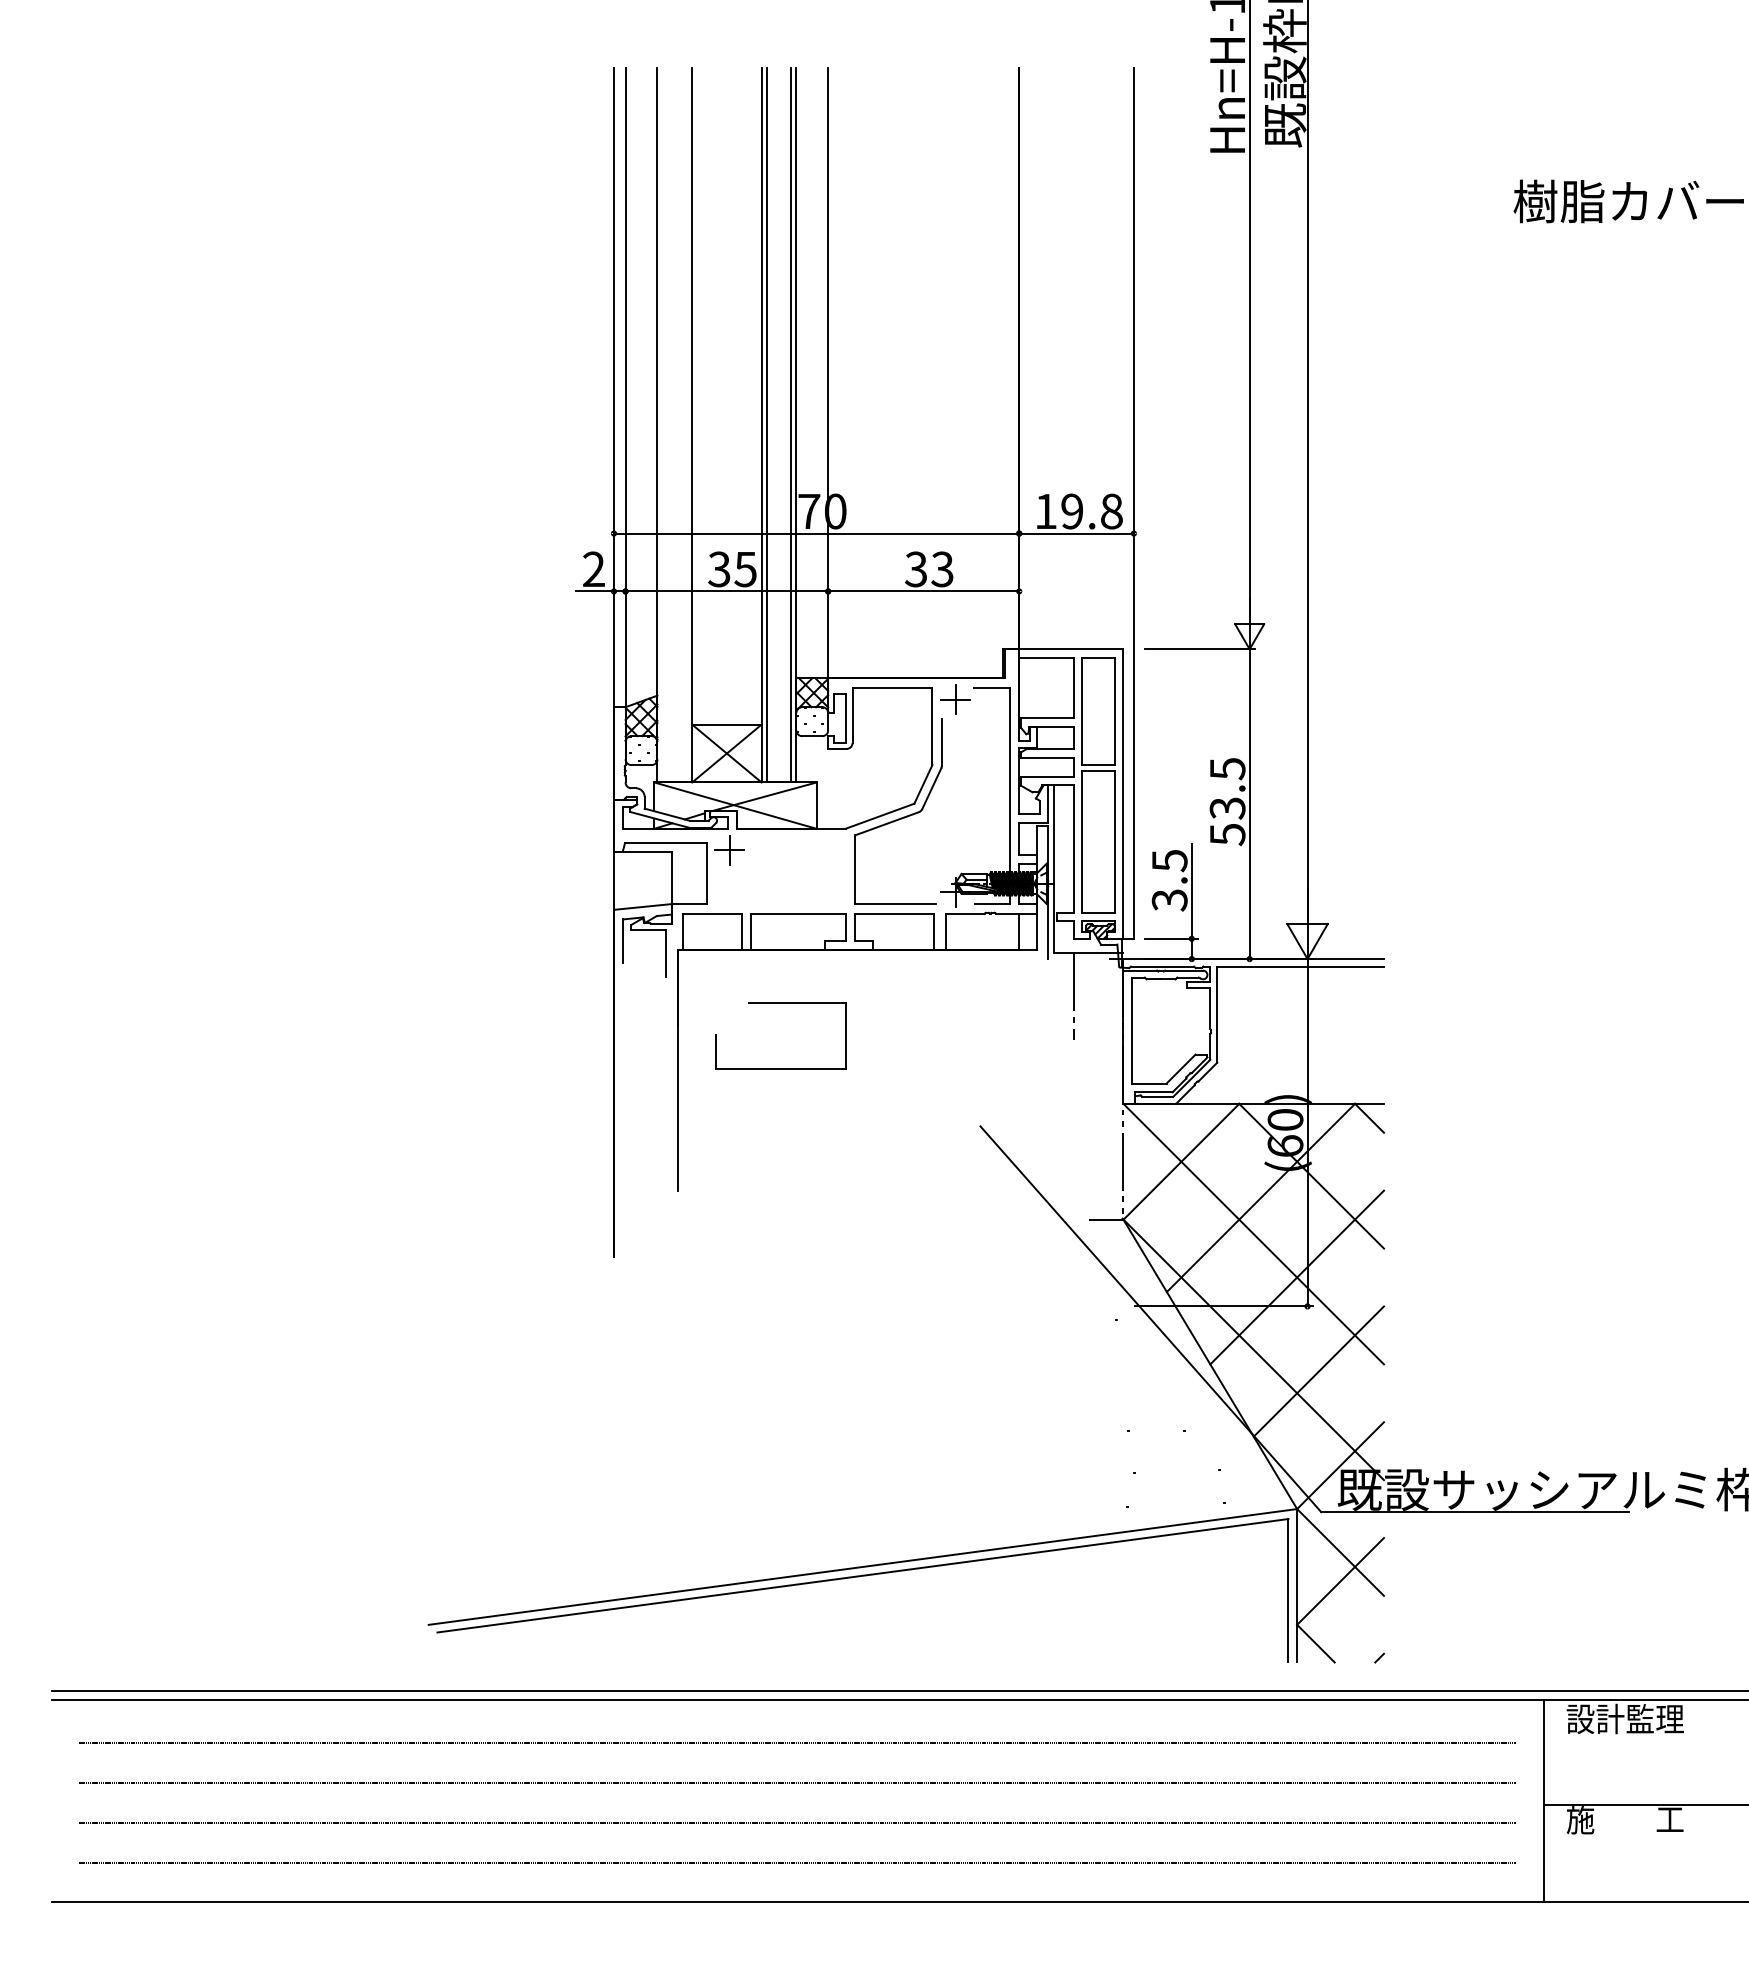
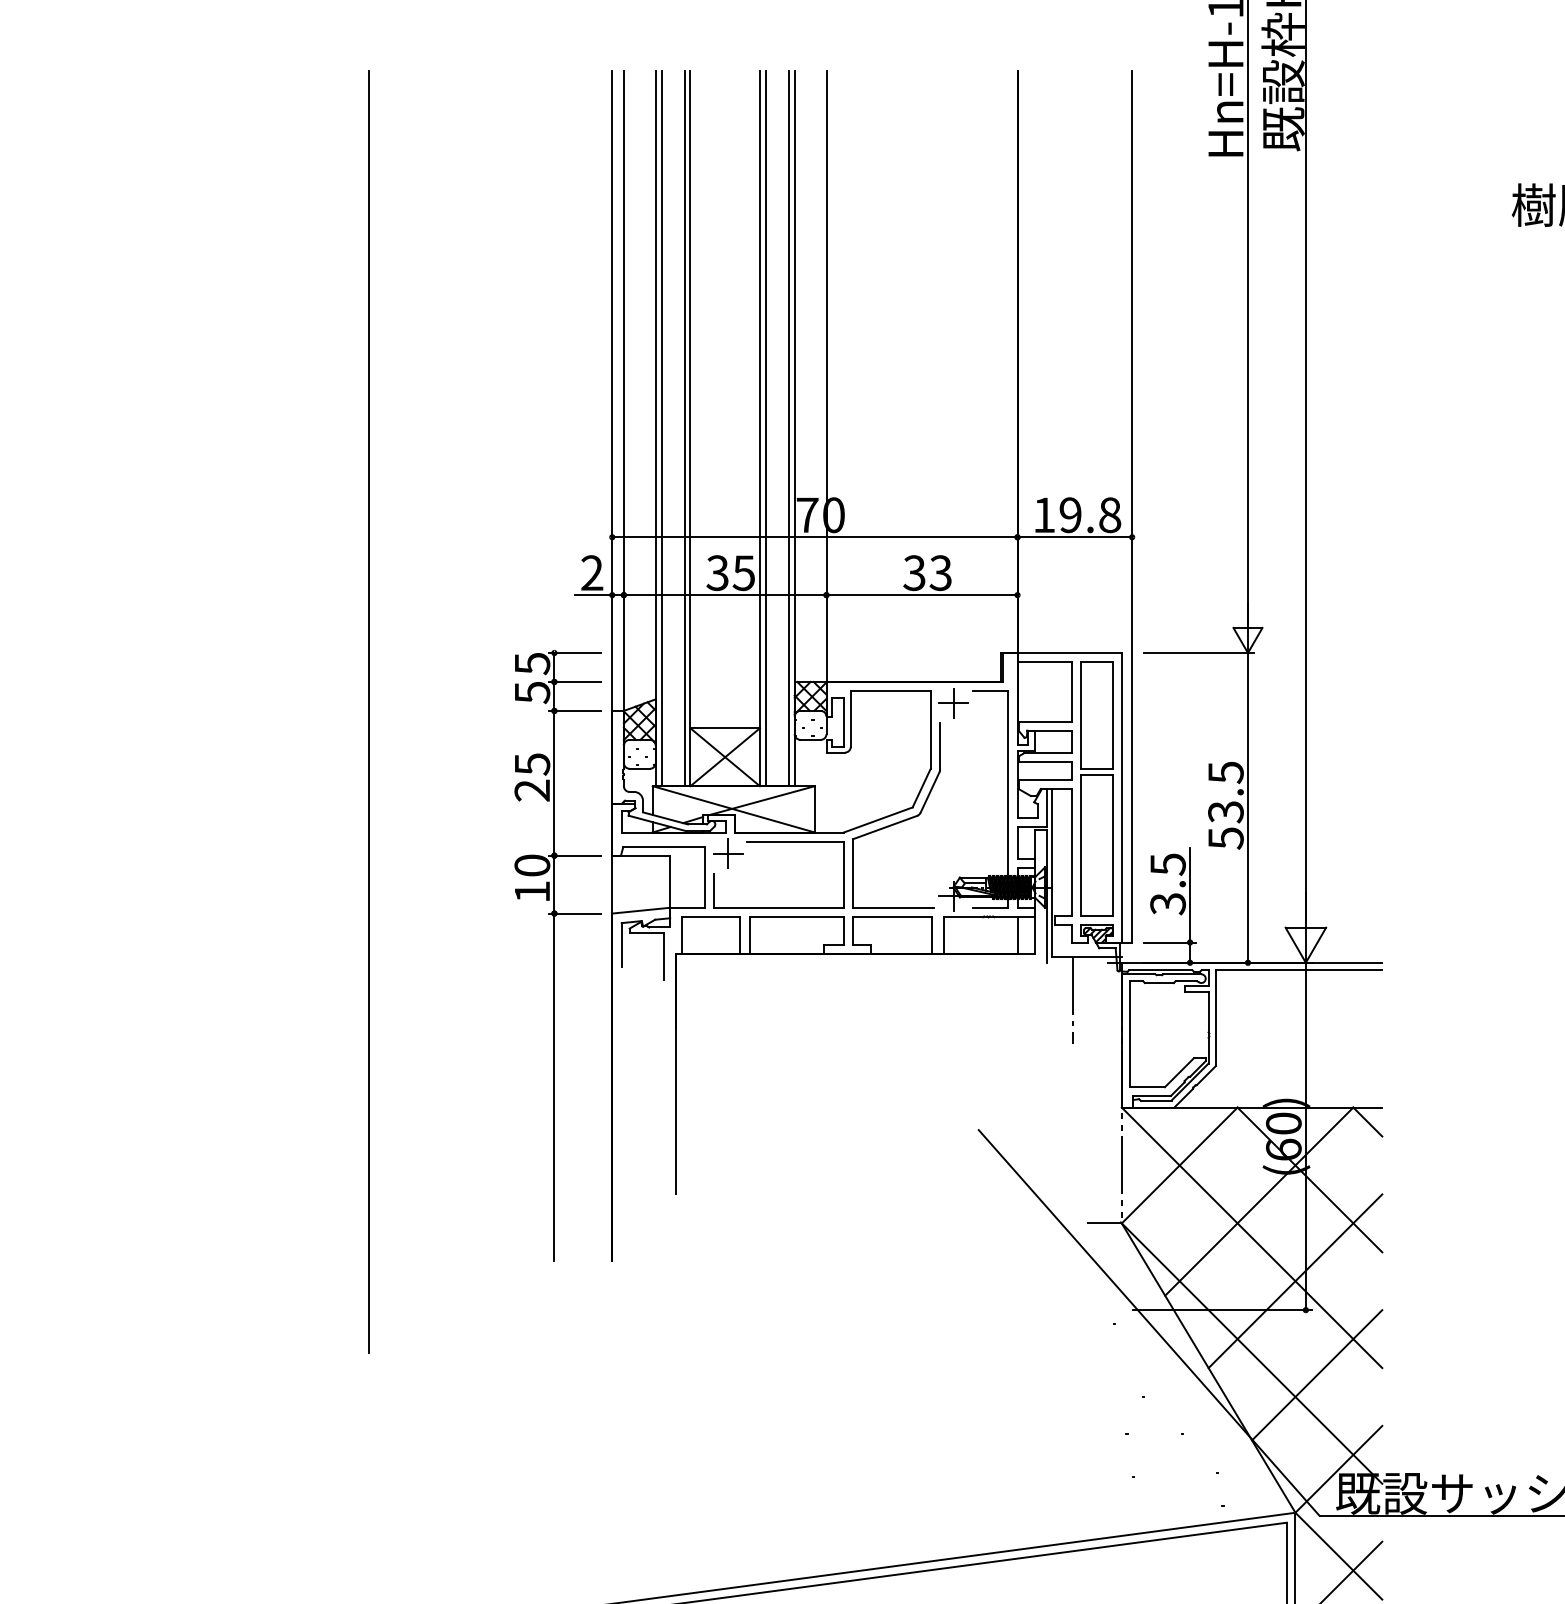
line: (663, 424) -> (661, 428), added
line: (686, 424) -> (684, 428), added
line: (370, 708) -> (368, 712), added
part: (559, 951) -> (557, 955), added
part: (780, 1003) -> (778, 842), moved

